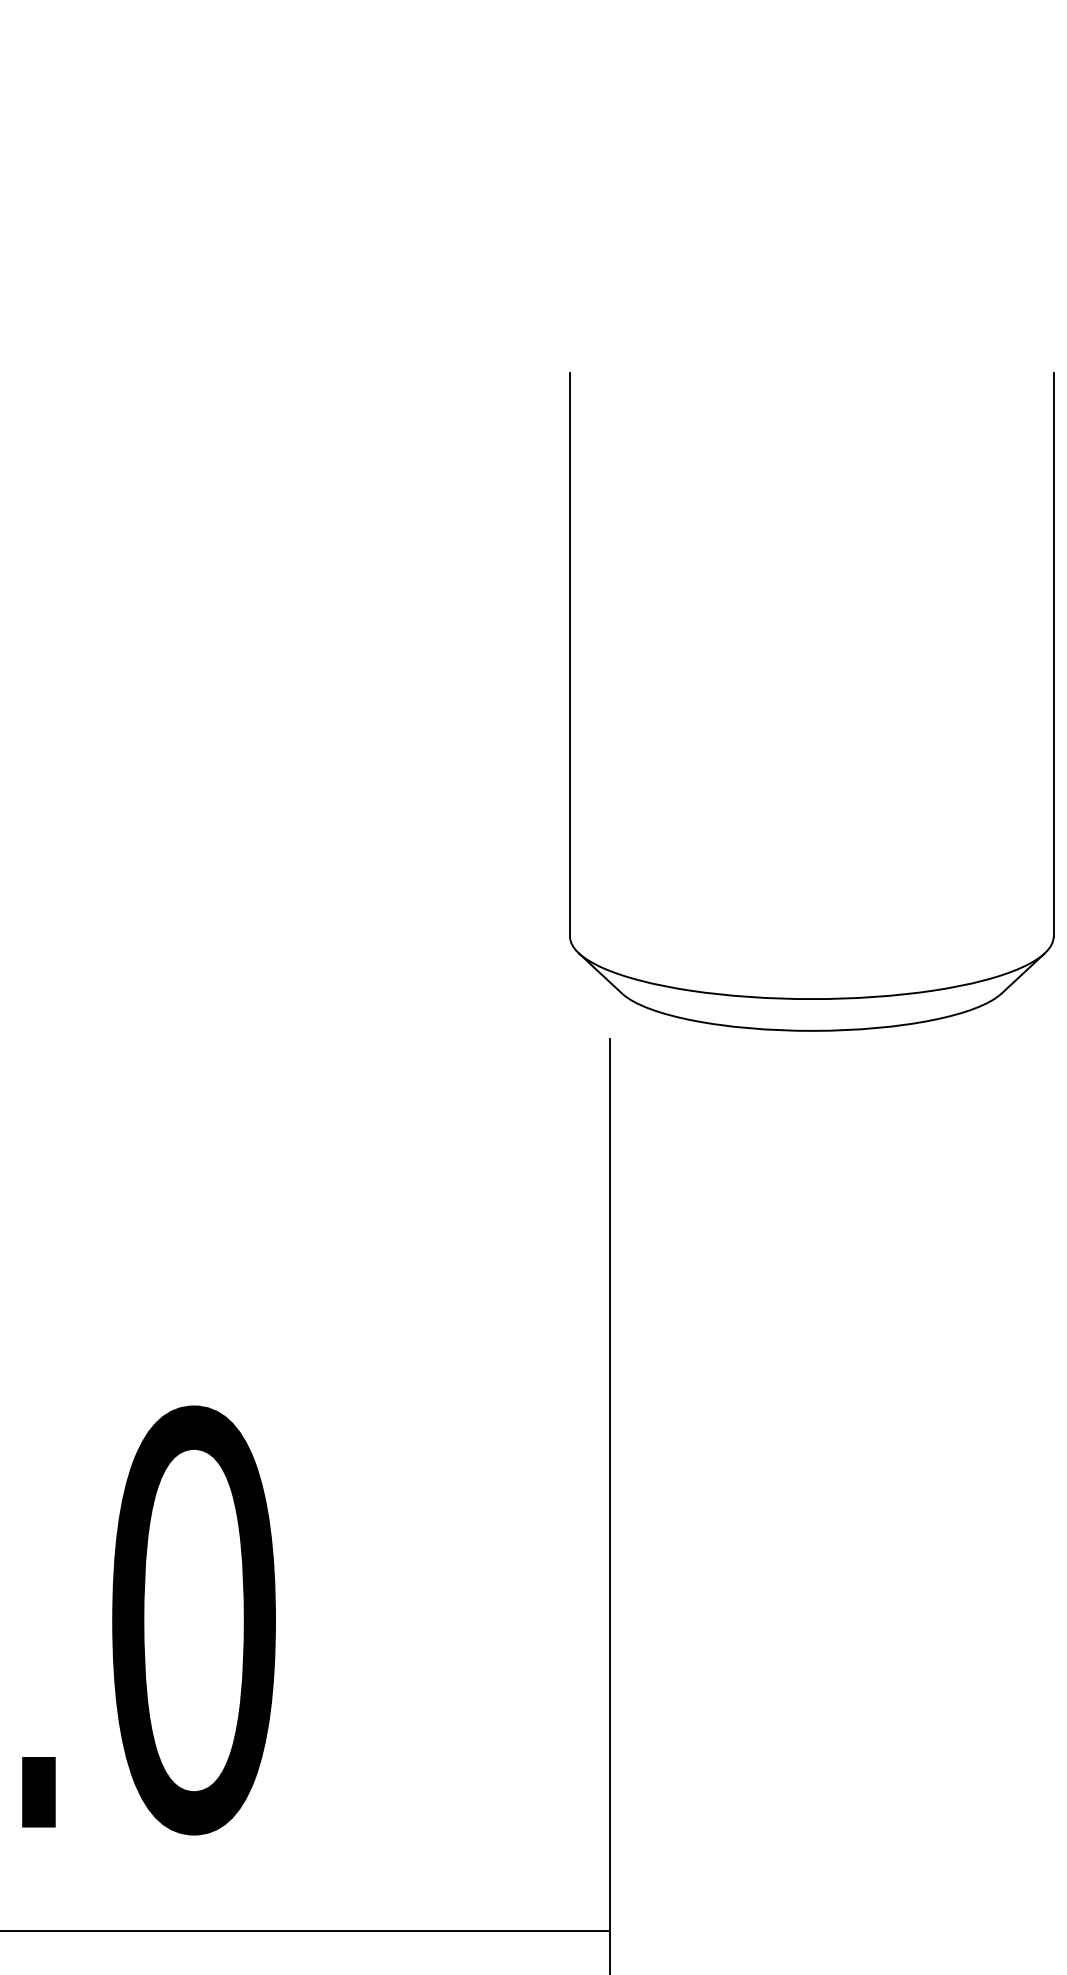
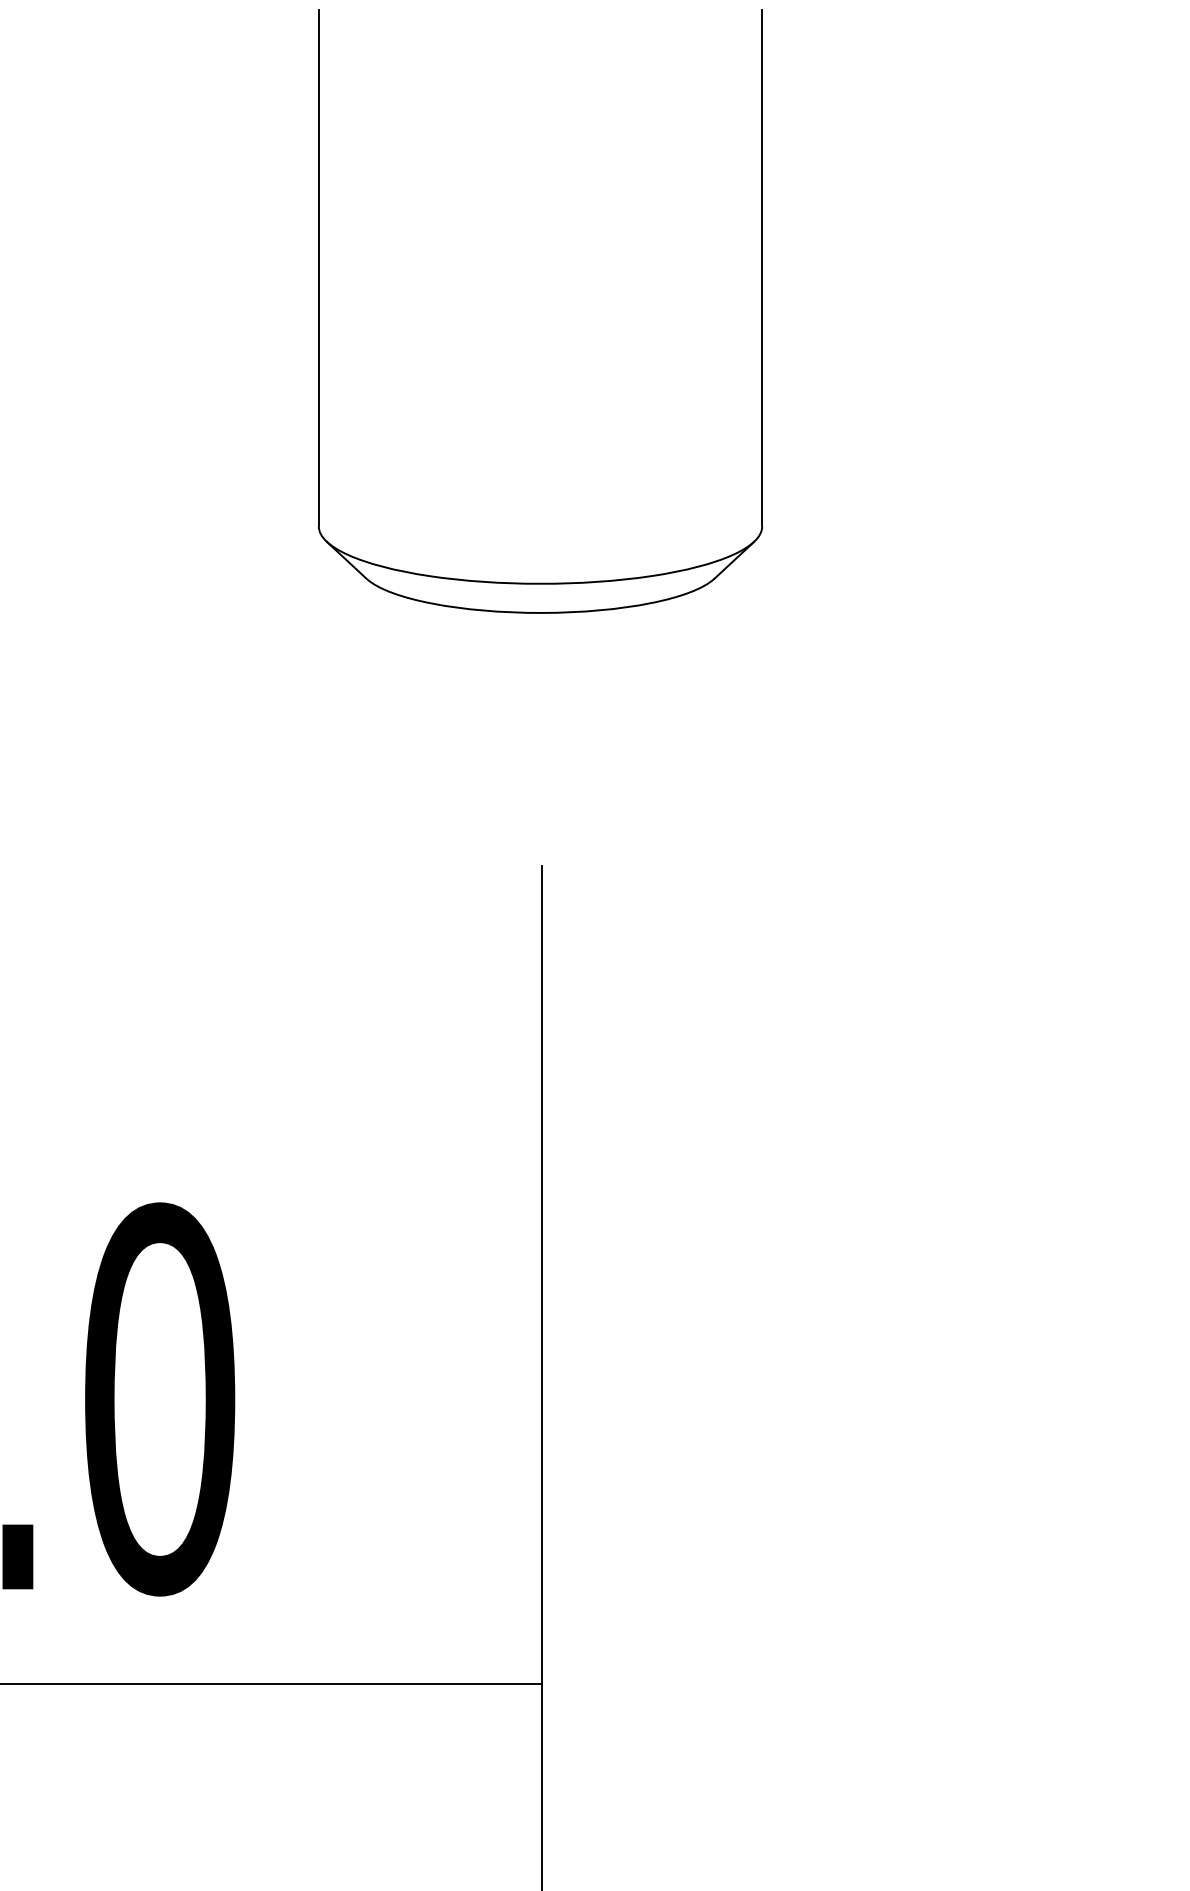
part: (570, 702) -> (319, 311), moved

